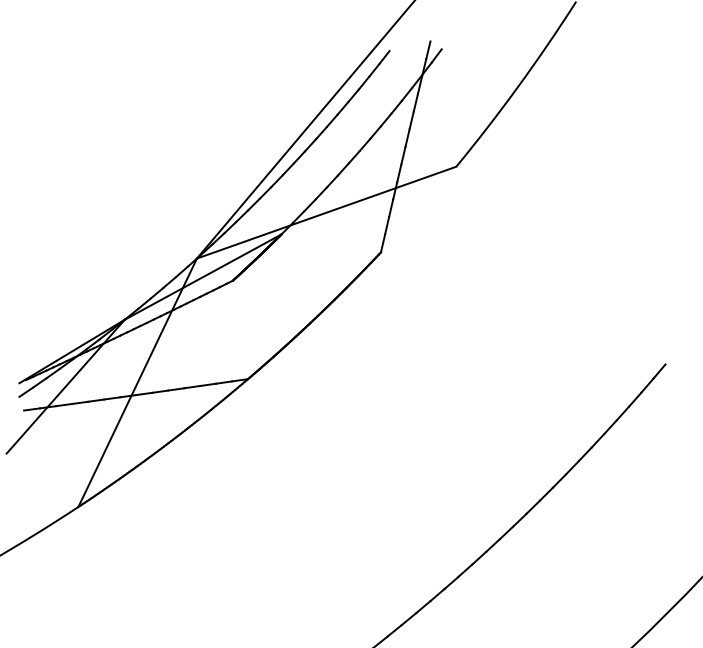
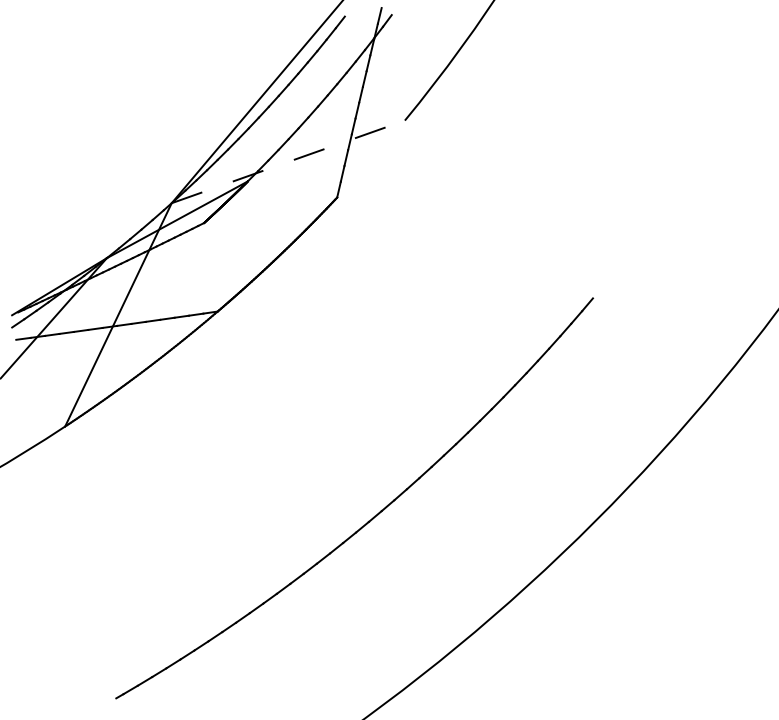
line: (326, 212) -> (288, 161), solid -> dashed

